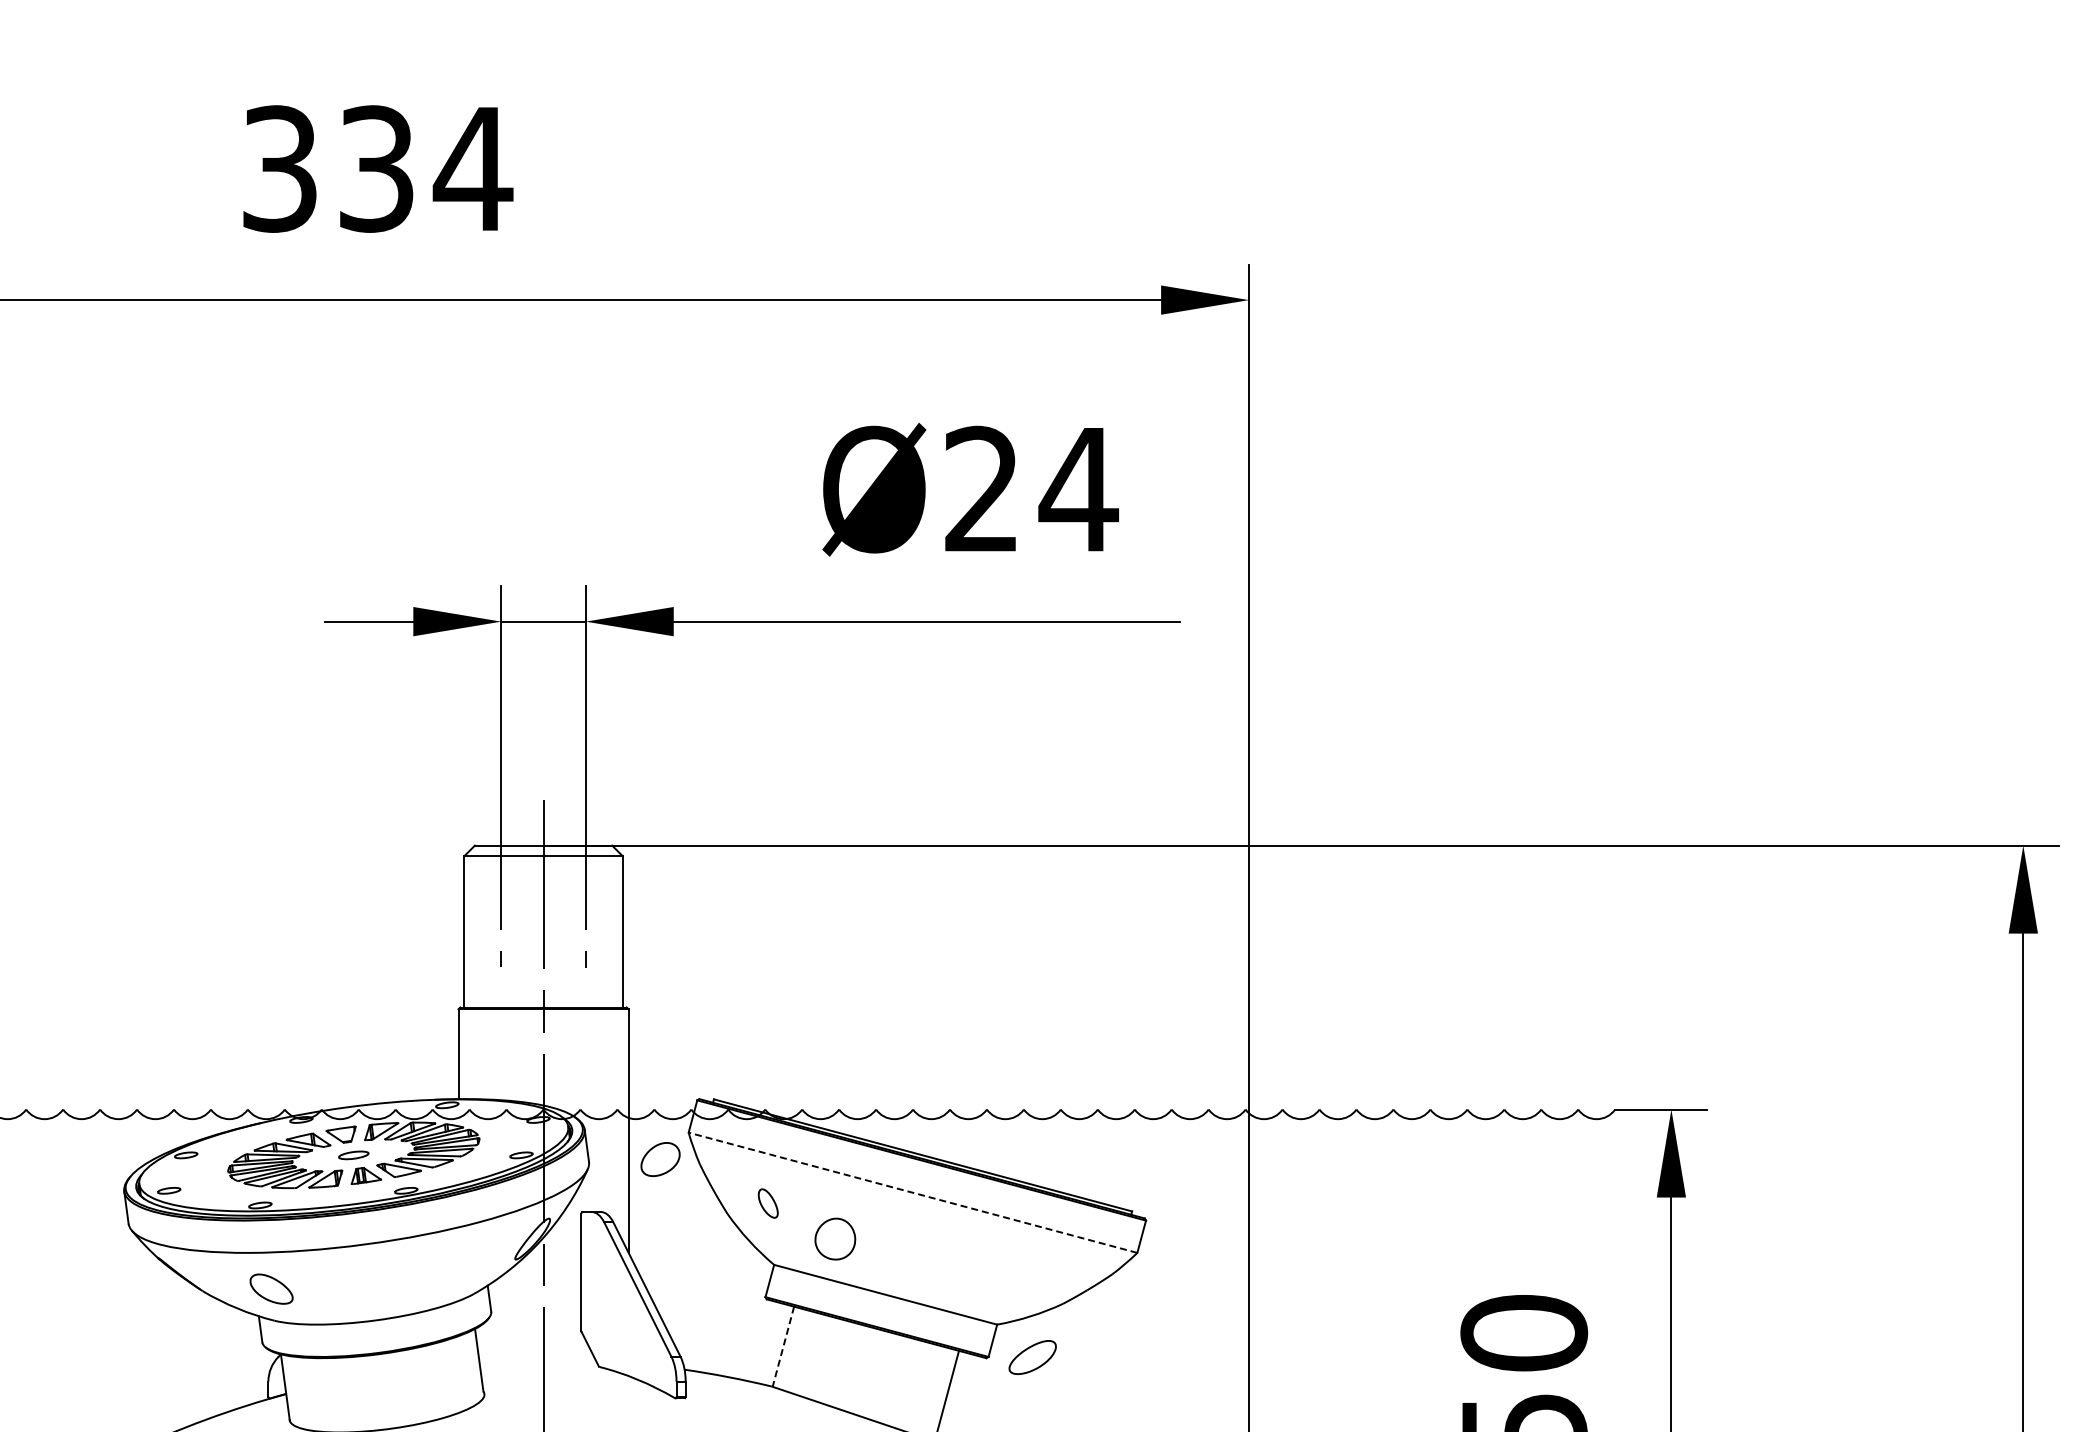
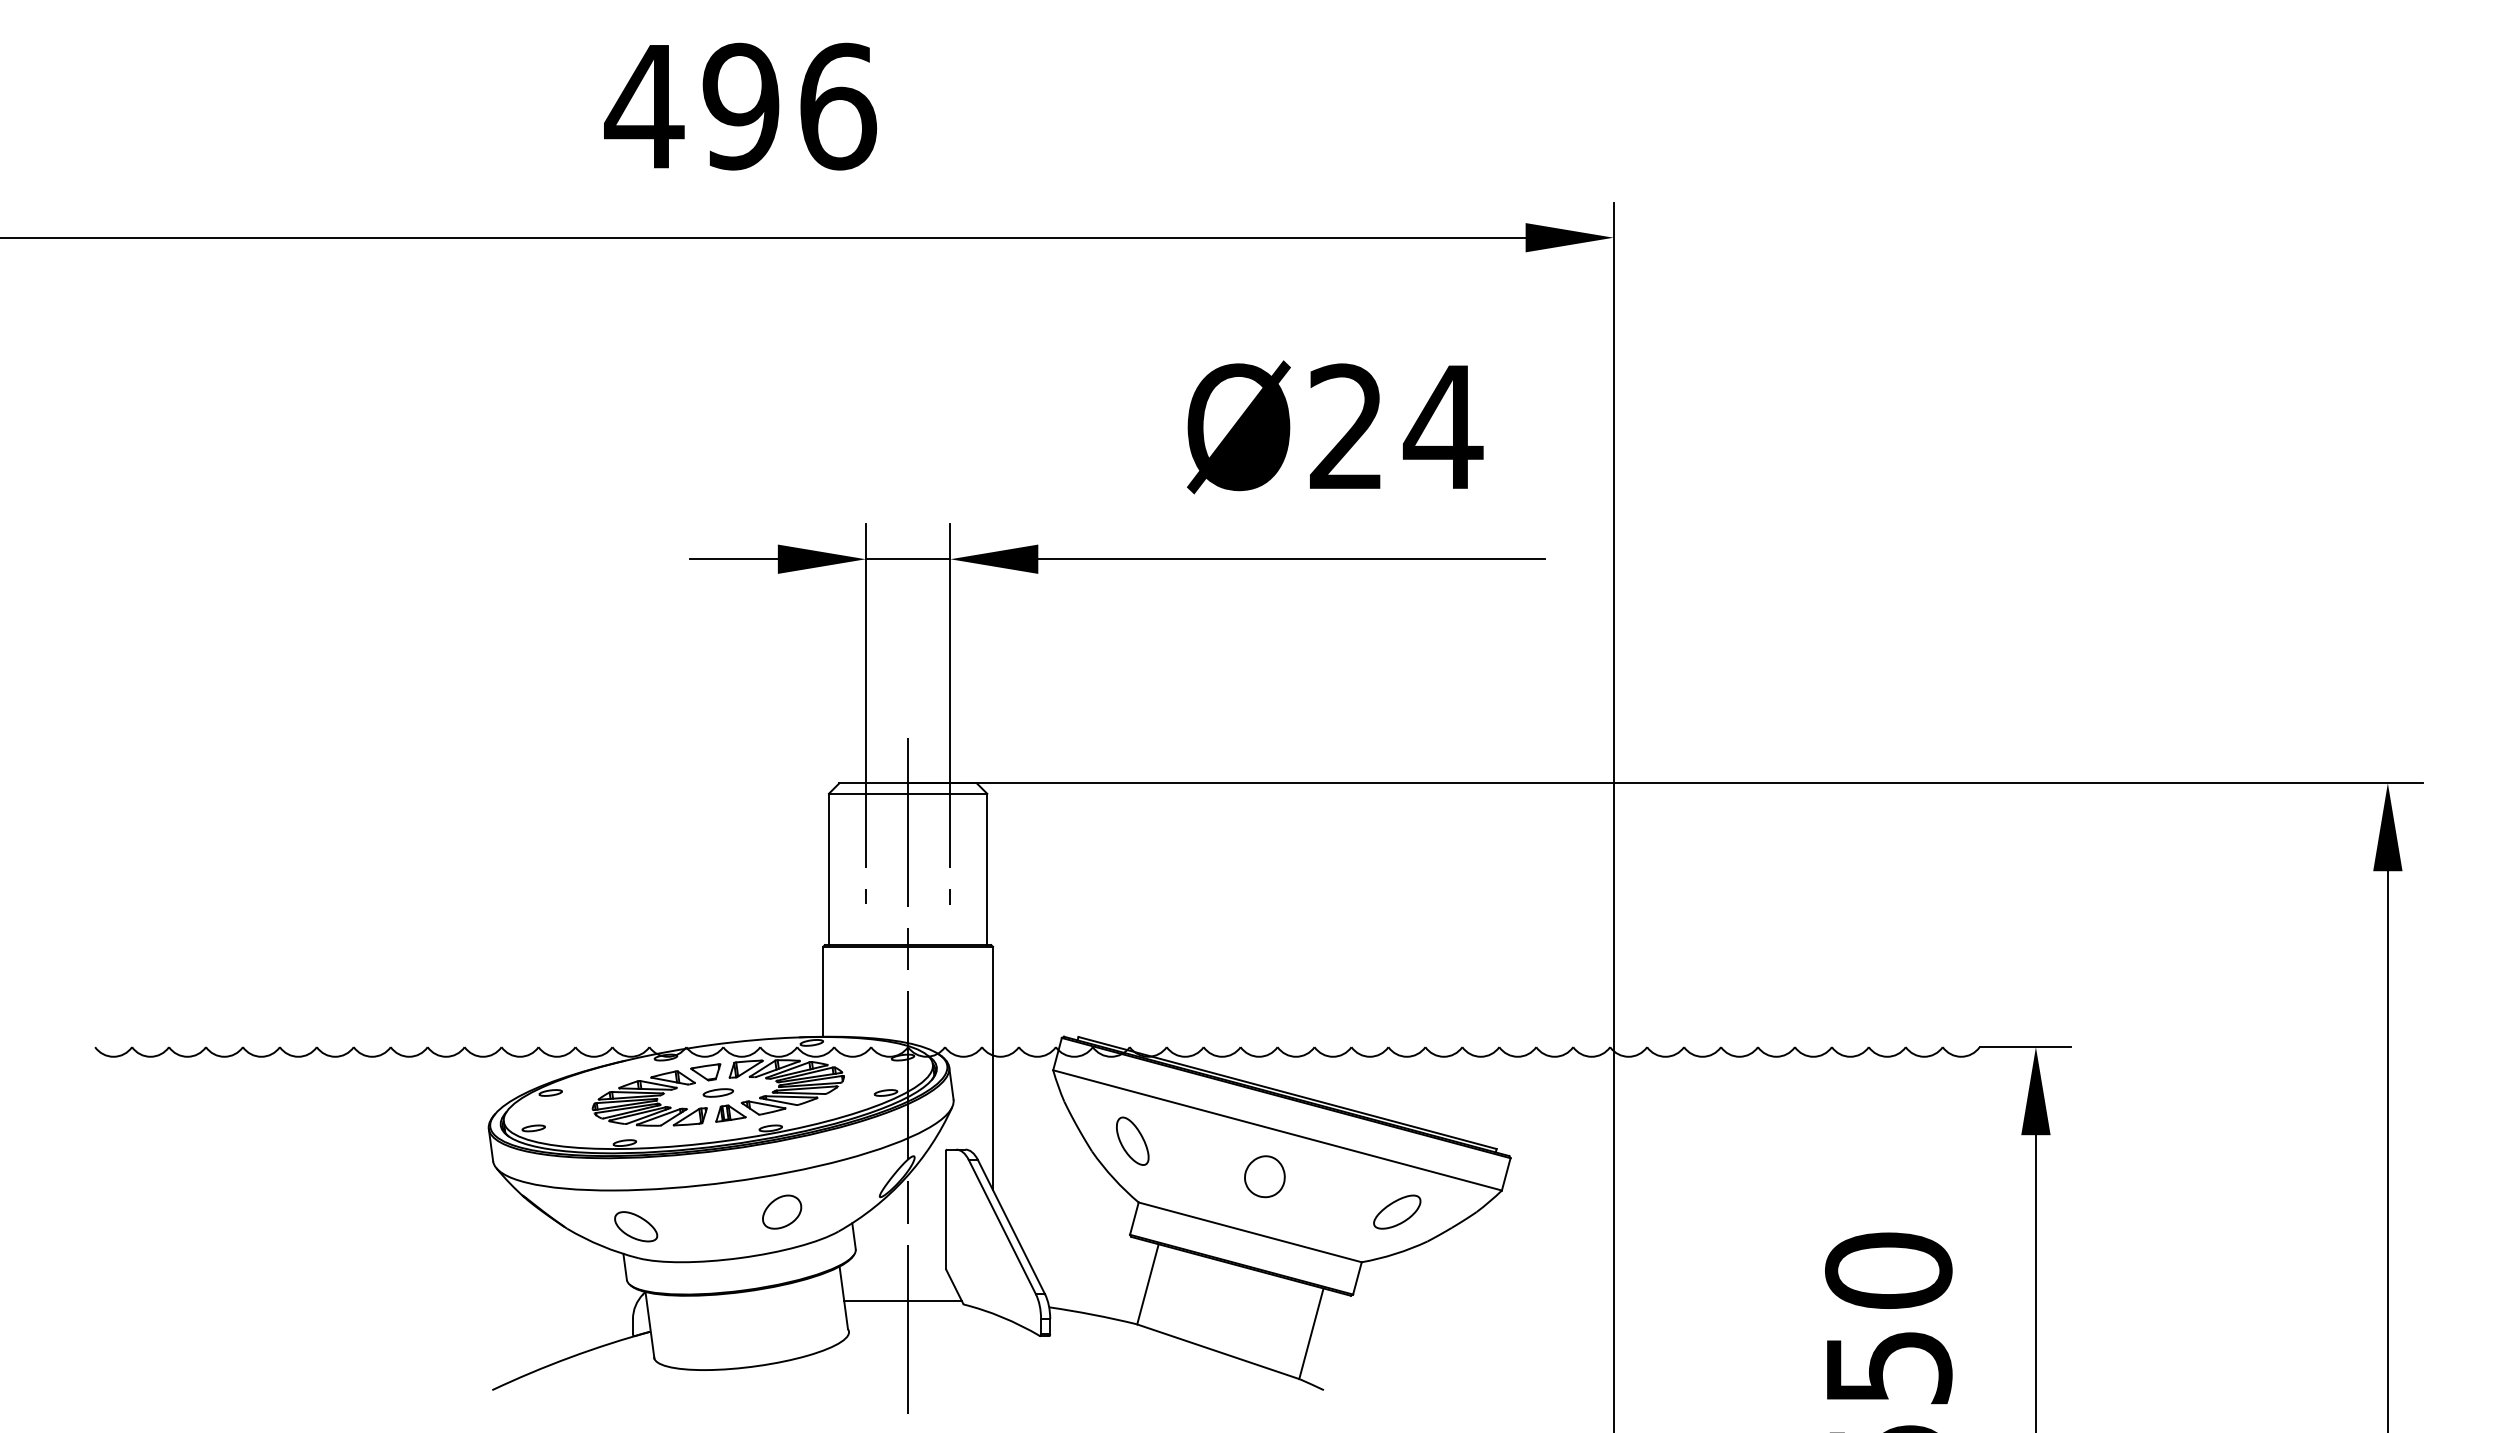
text: (376, 168) -> (741, 106), 334 -> 496
part: (660, 1158) -> (782, 1211), moved
line: (912, 1192) -> (1277, 1130), dashed -> solid
part: (767, 1202) -> (1132, 1140), size x1.67
part: (834, 1238) -> (1264, 1176), moved
line: (782, 1346) -> (1147, 1284), dashed -> solid
part: (1032, 1356) -> (1397, 1211), moved
line: (537, 1362) -> (902, 1300), added

